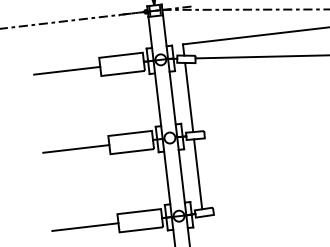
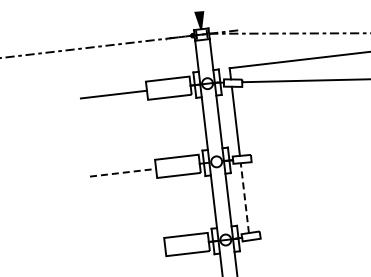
line: (76, 148) -> (123, 172), solid -> dashed
line: (197, 173) -> (244, 197), solid -> dashed
line: (85, 226) -> (132, 250), removed

